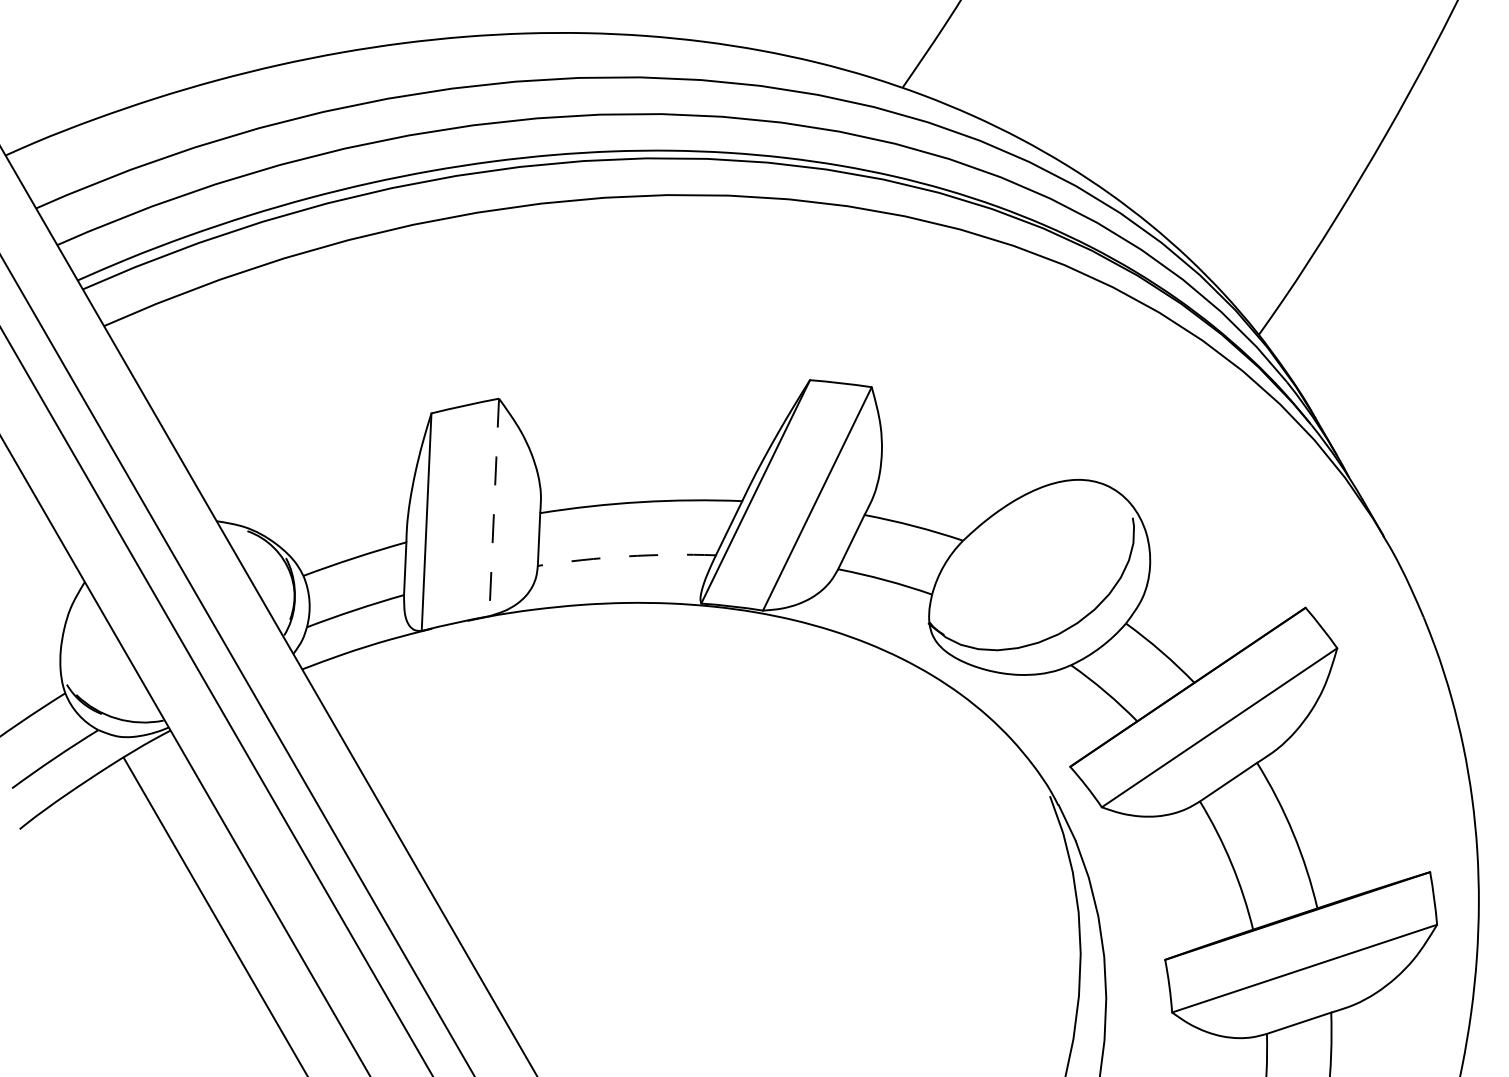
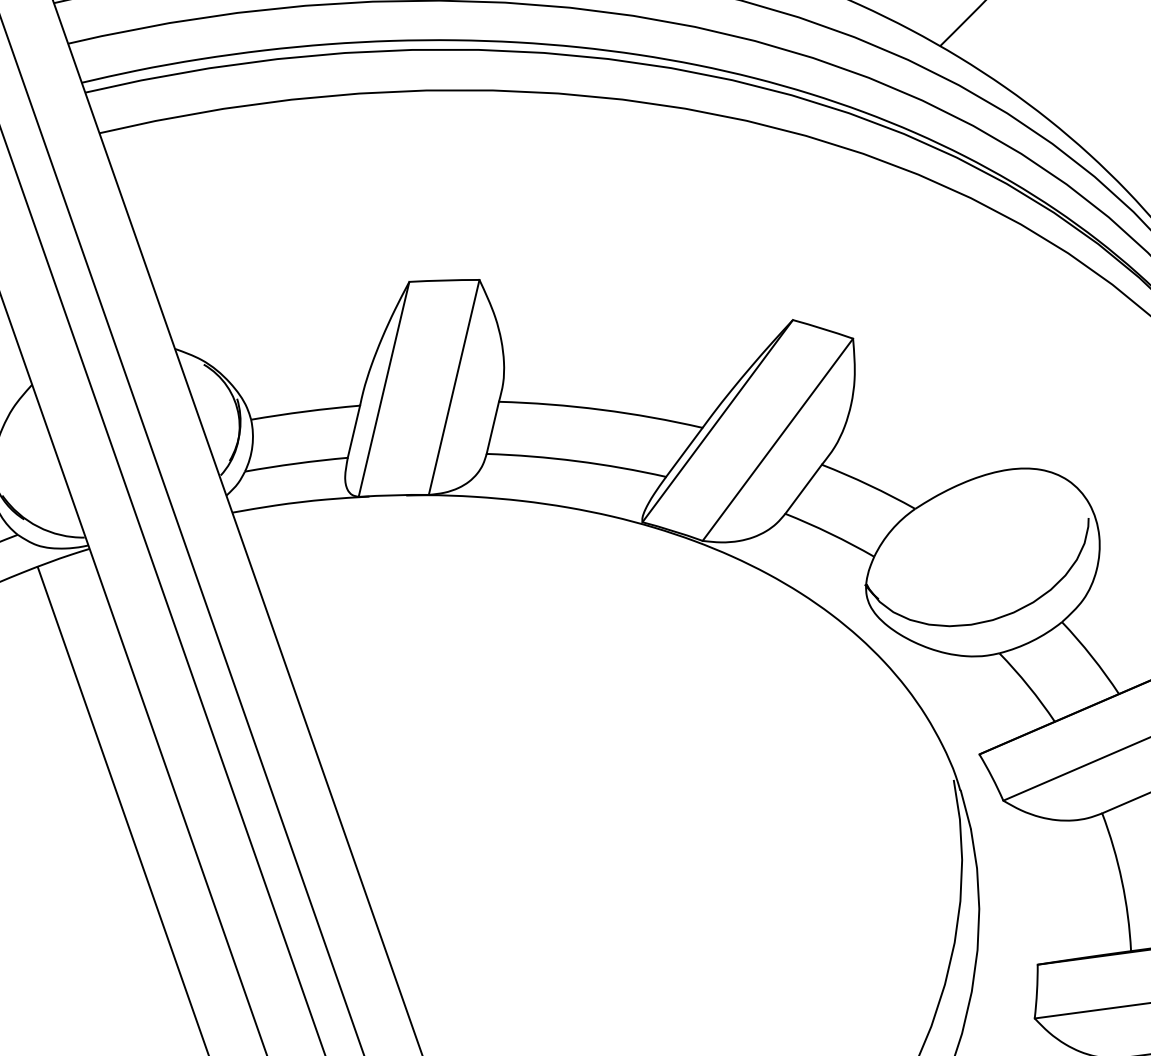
line: (494, 507) -> (454, 387), dashed -> solid
arc: (626, 556) -> (576, 461), dashed -> solid

